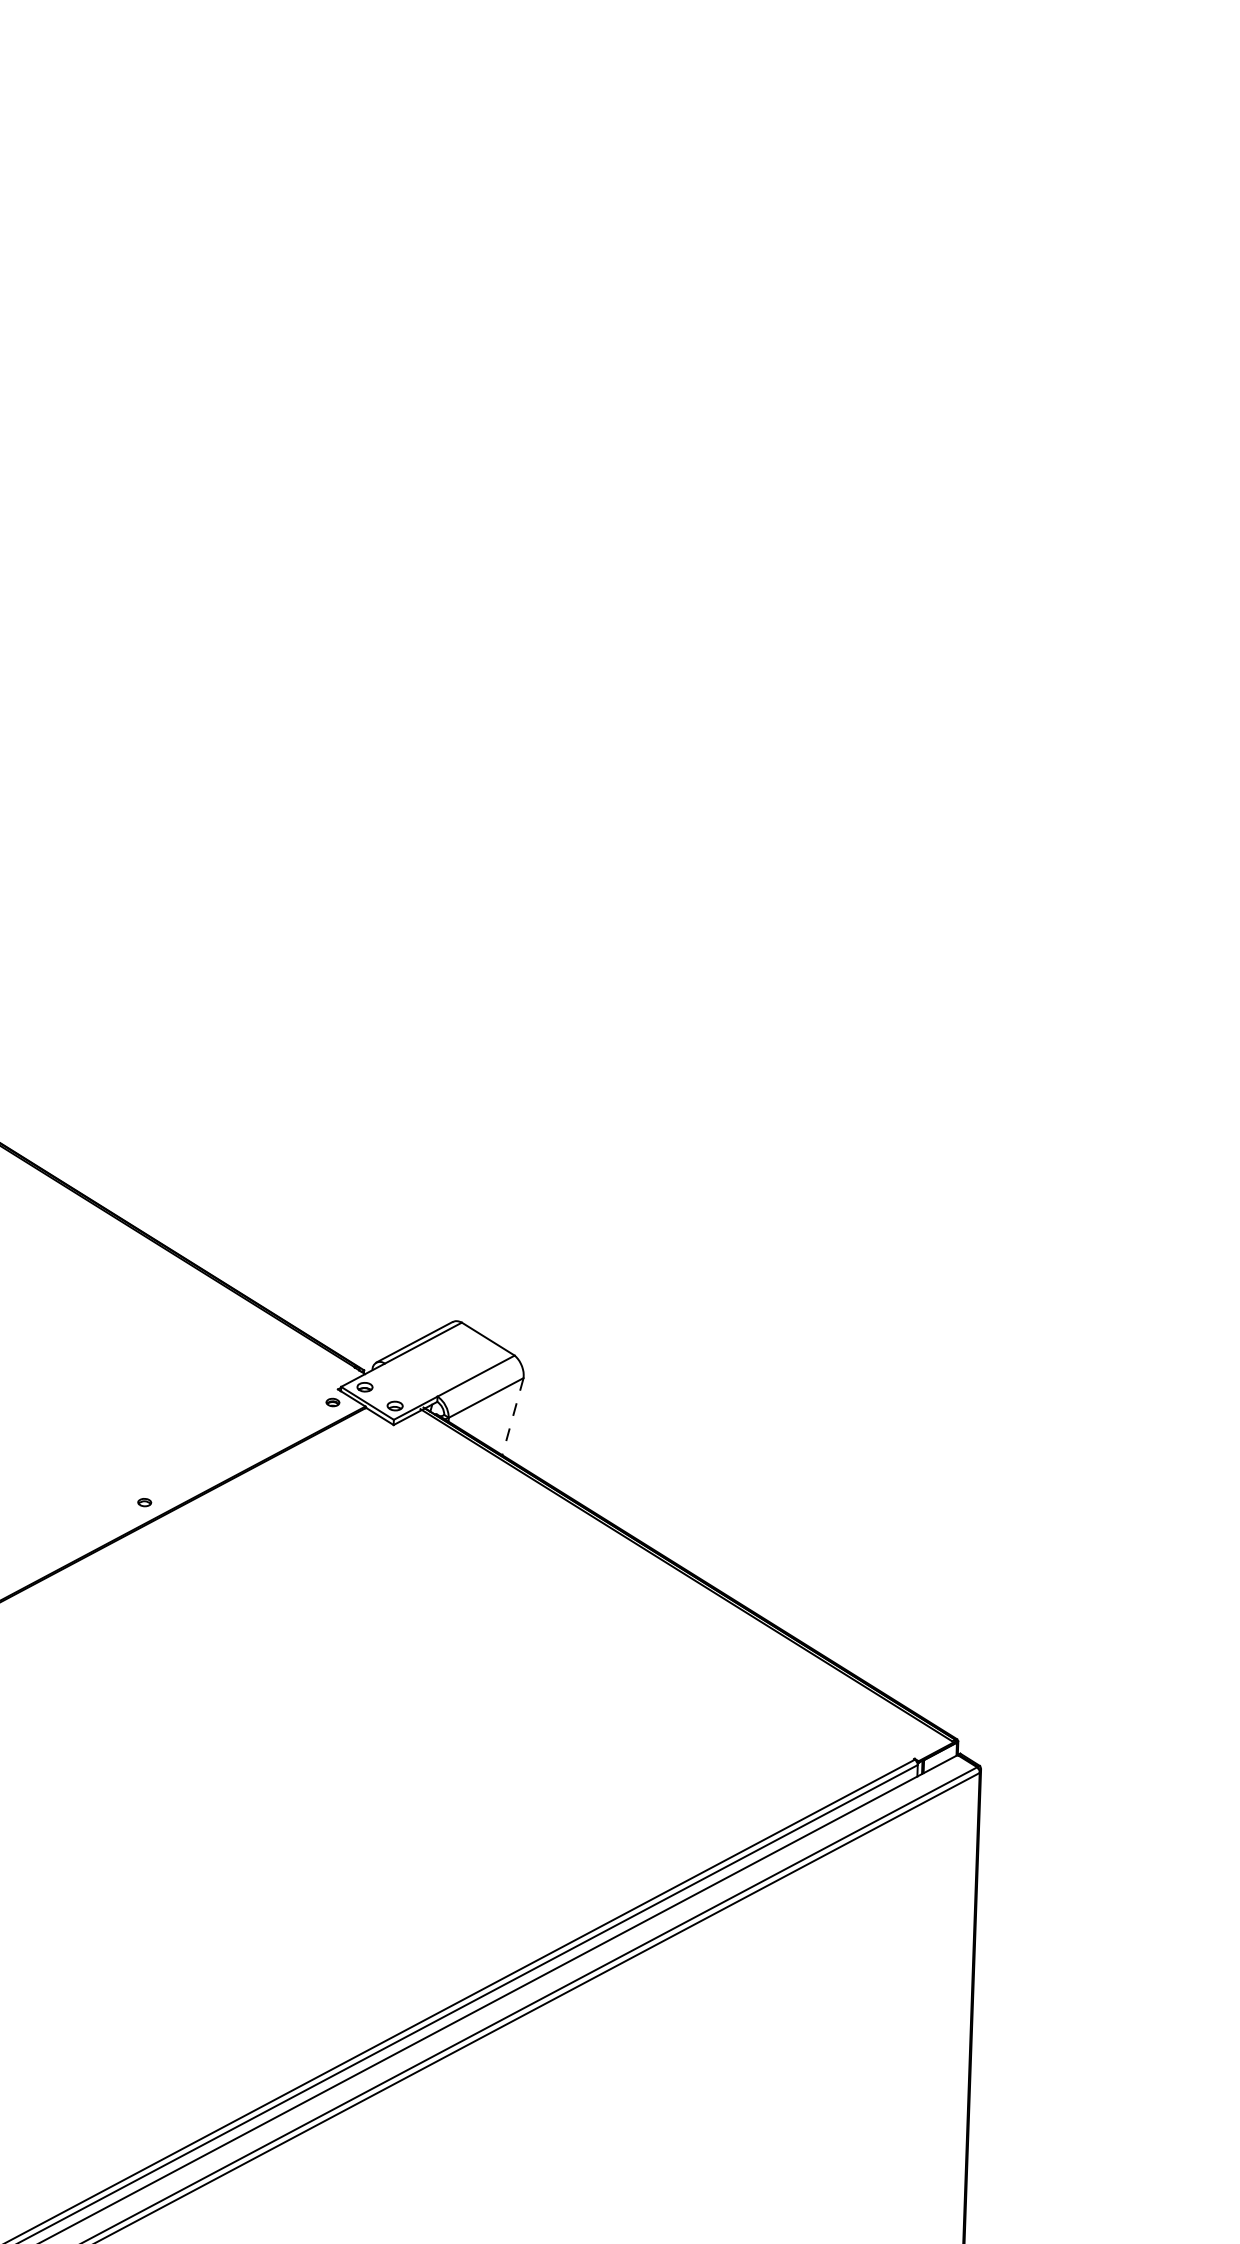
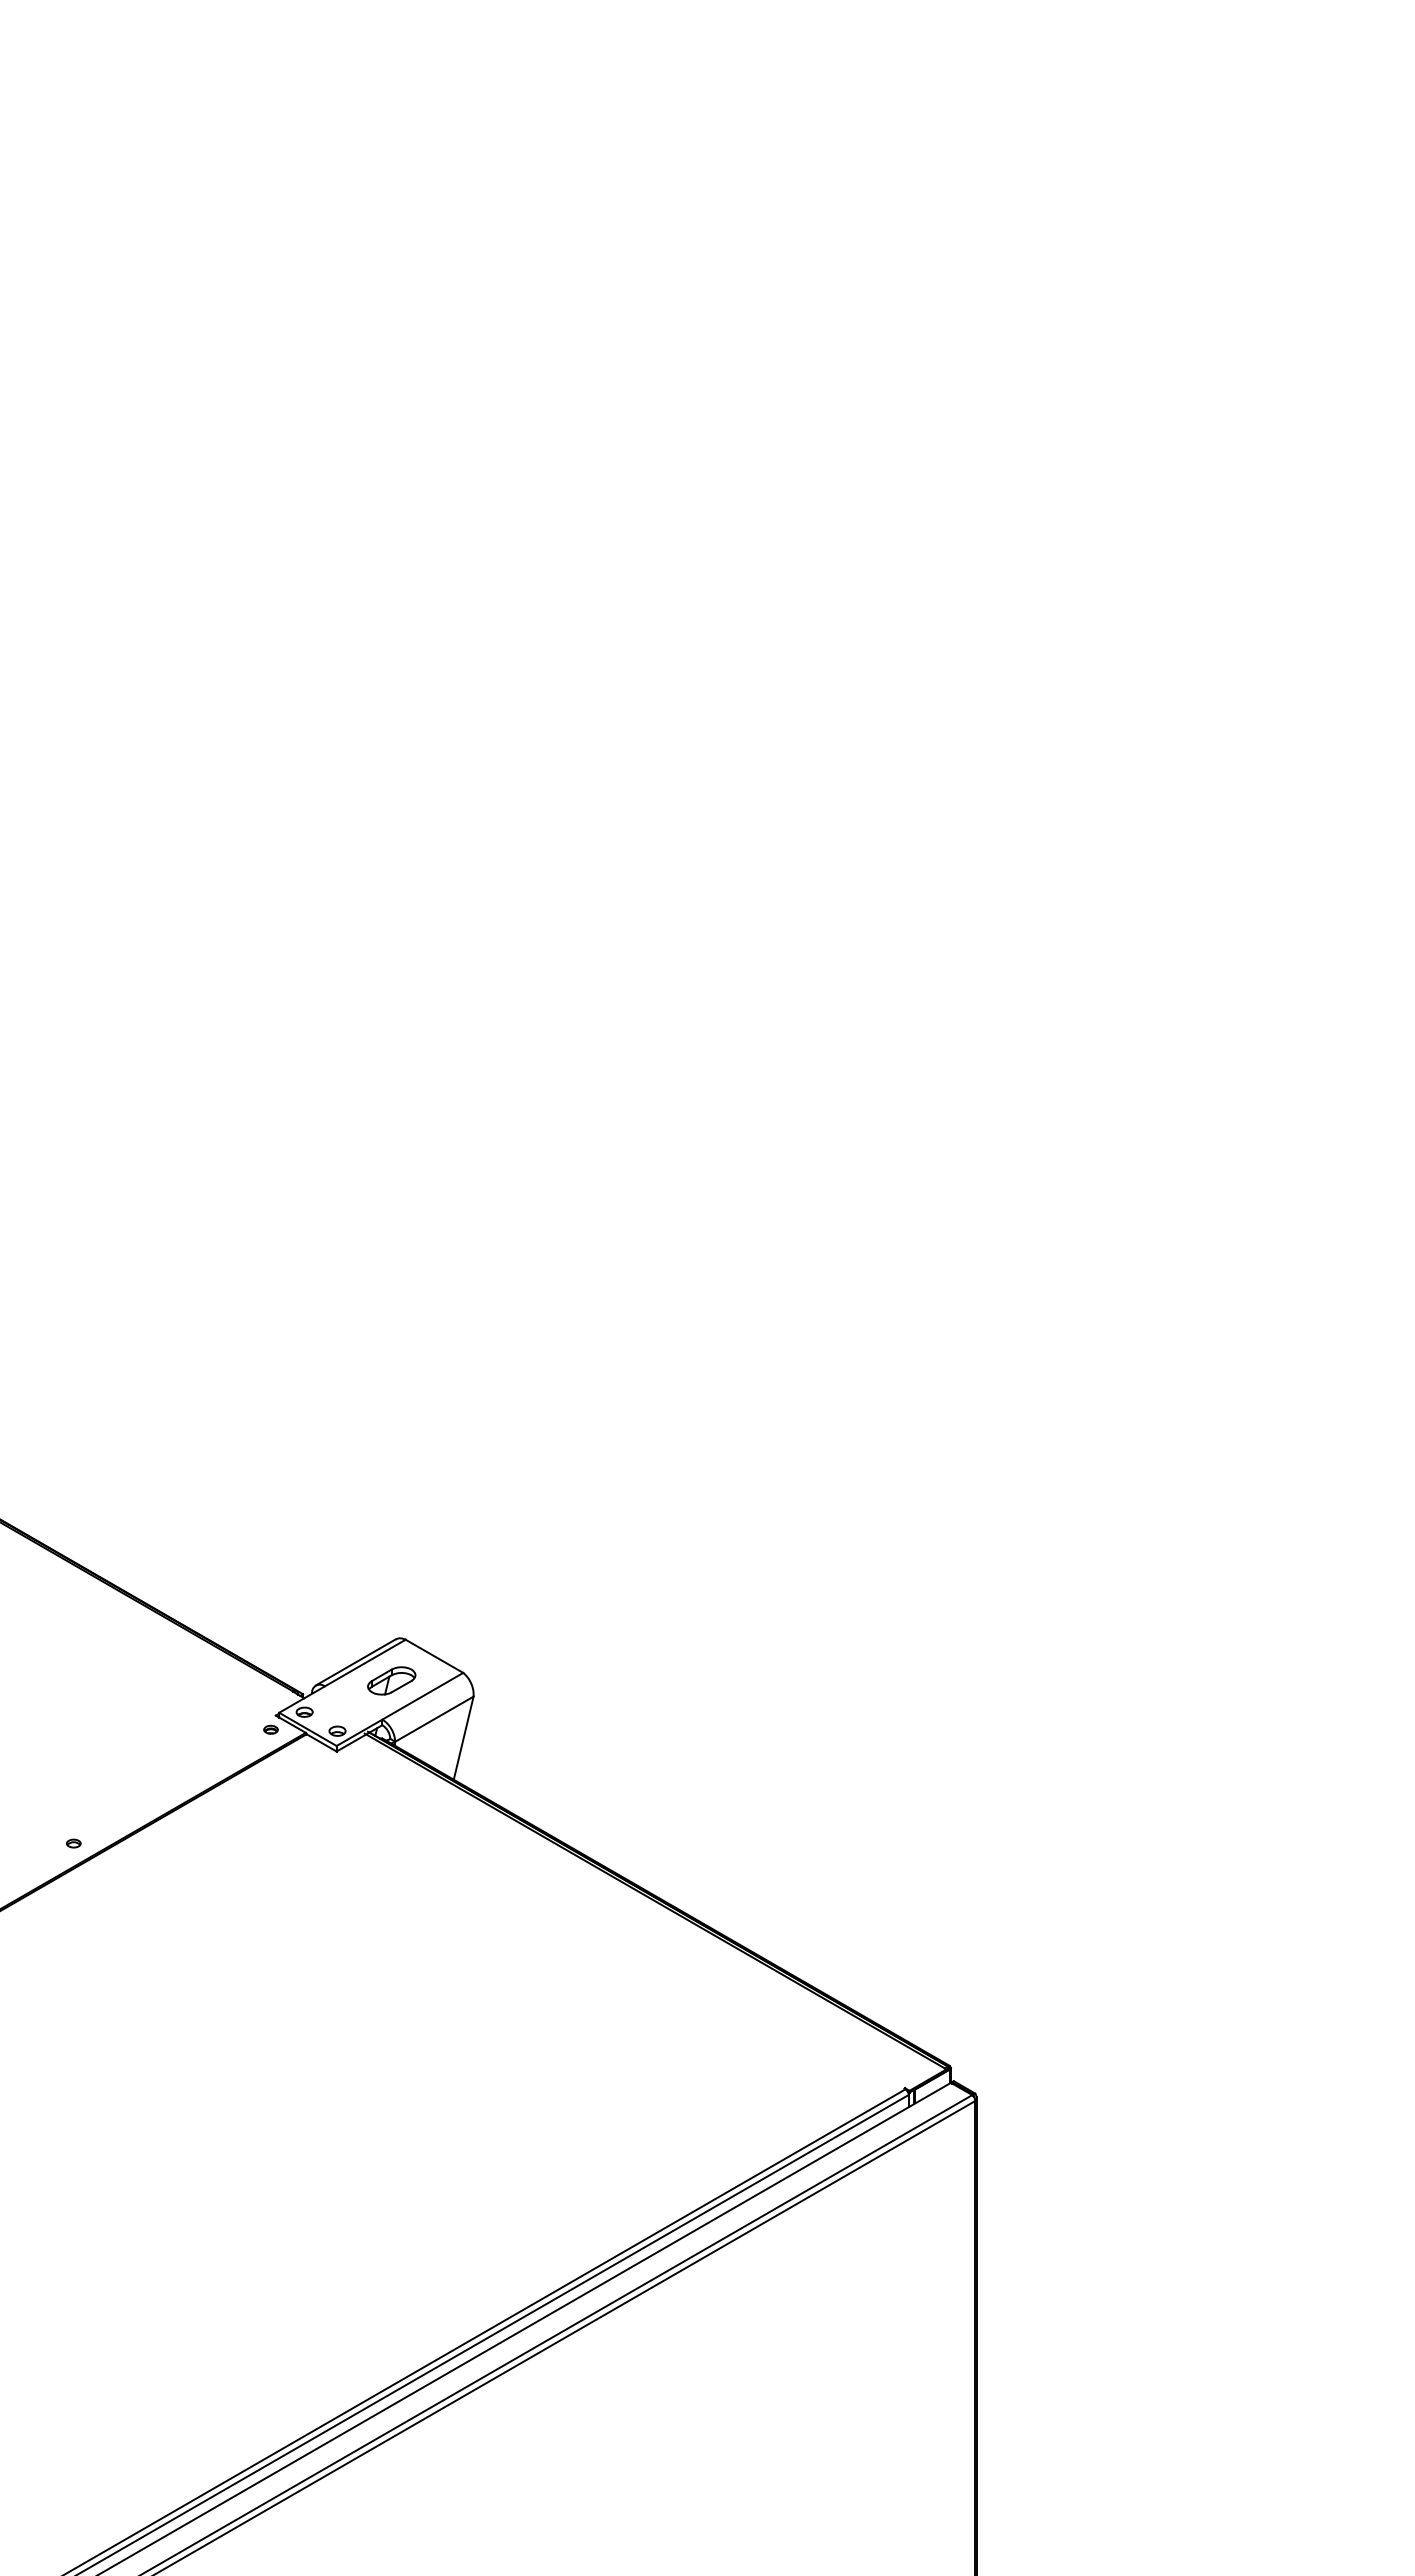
part: (447, 1360) -> (391, 1680), added
line: (512, 1416) -> (463, 1738), dashed -> solid

